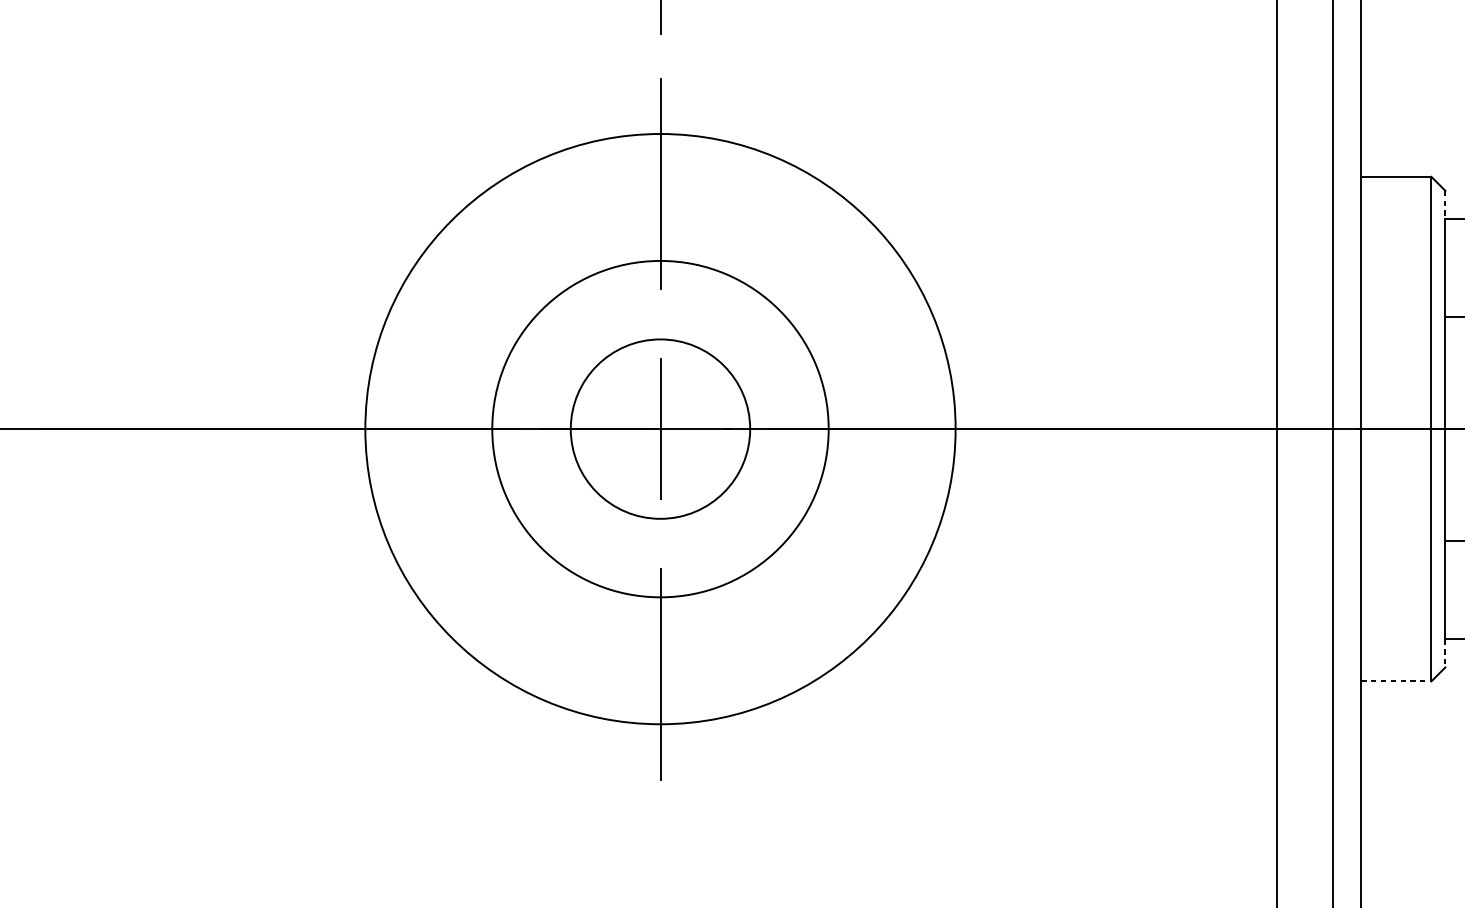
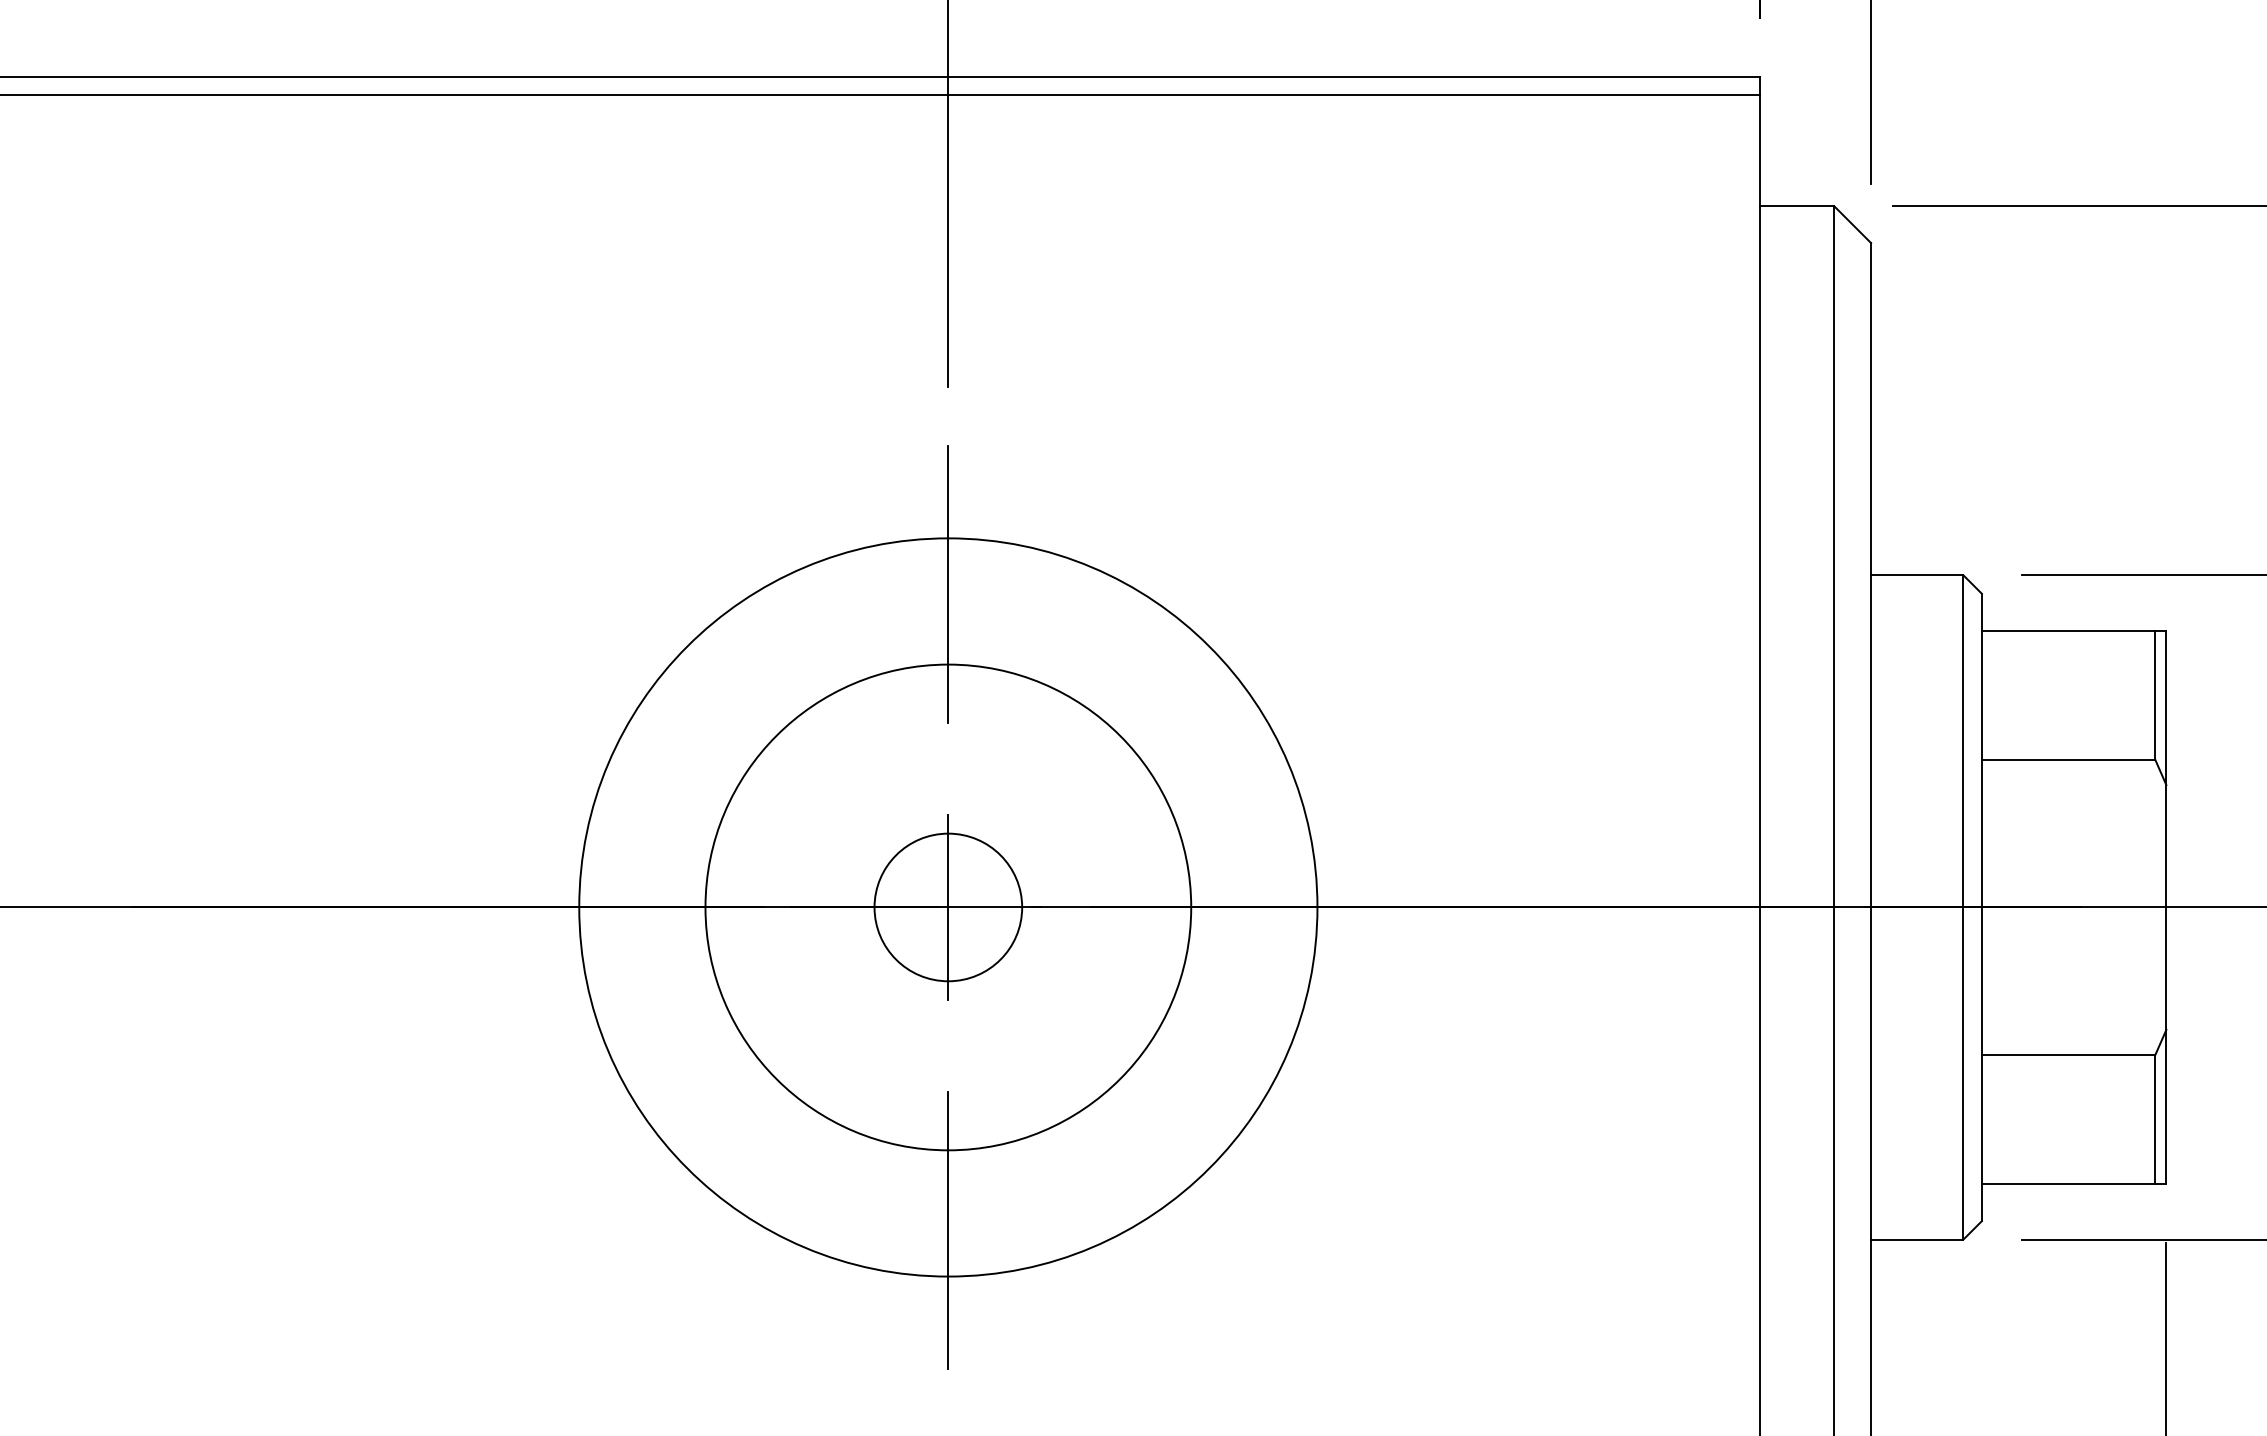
line: (1445, 205) -> (1981, 612), dashed -> solid
circle: (660, 429) -> (948, 907), size x0.62
circle: (660, 429) -> (948, 907), size x0.62
circle: (660, 429) -> (948, 907), size x1.67
line: (1445, 653) -> (1981, 1203), dashed -> solid
line: (1396, 681) -> (1917, 1239), dashed -> solid

